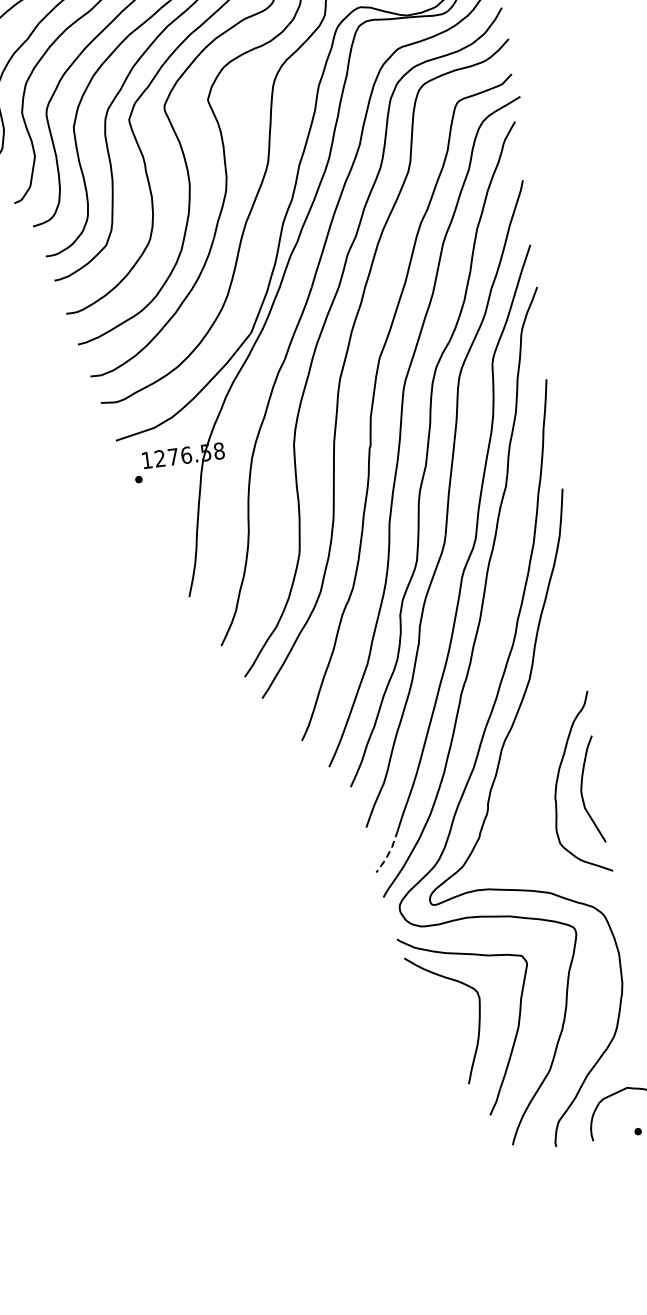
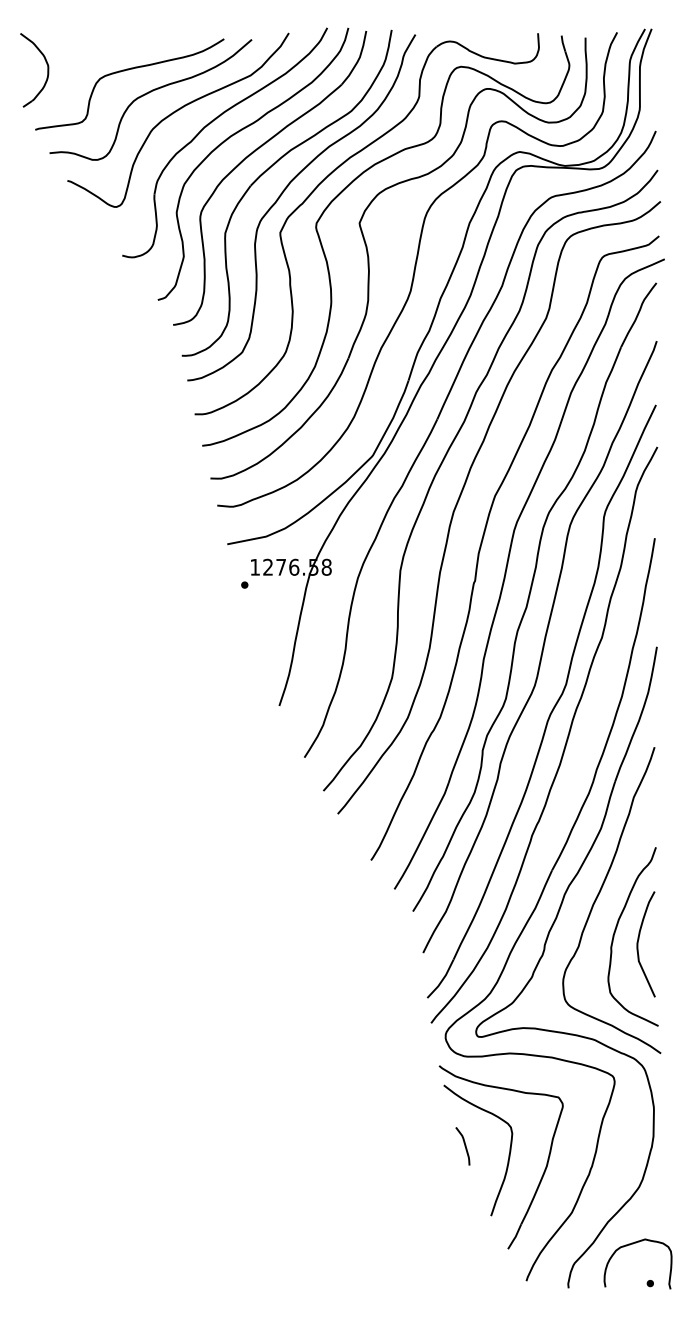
curve: (536, 745) -> (599, 894), added
line: (389, 851) -> (442, 979), dashed -> solid
curve: (433, 1017) -> (464, 1146), added

